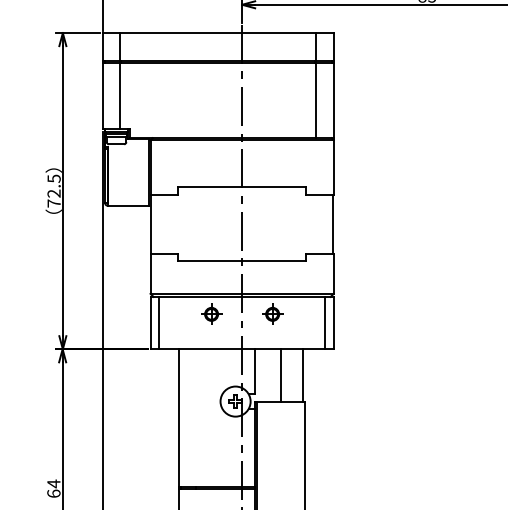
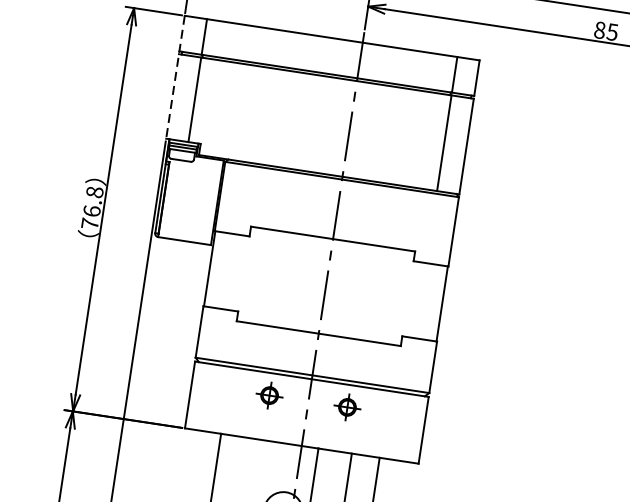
line: (102, 81) -> (175, 77), solid -> dashed
text: (53, 185) -> (92, 200), 72.5 -> 76.8
line: (159, 322) -> (201, 395), removed
line: (325, 322) -> (413, 427), removed

